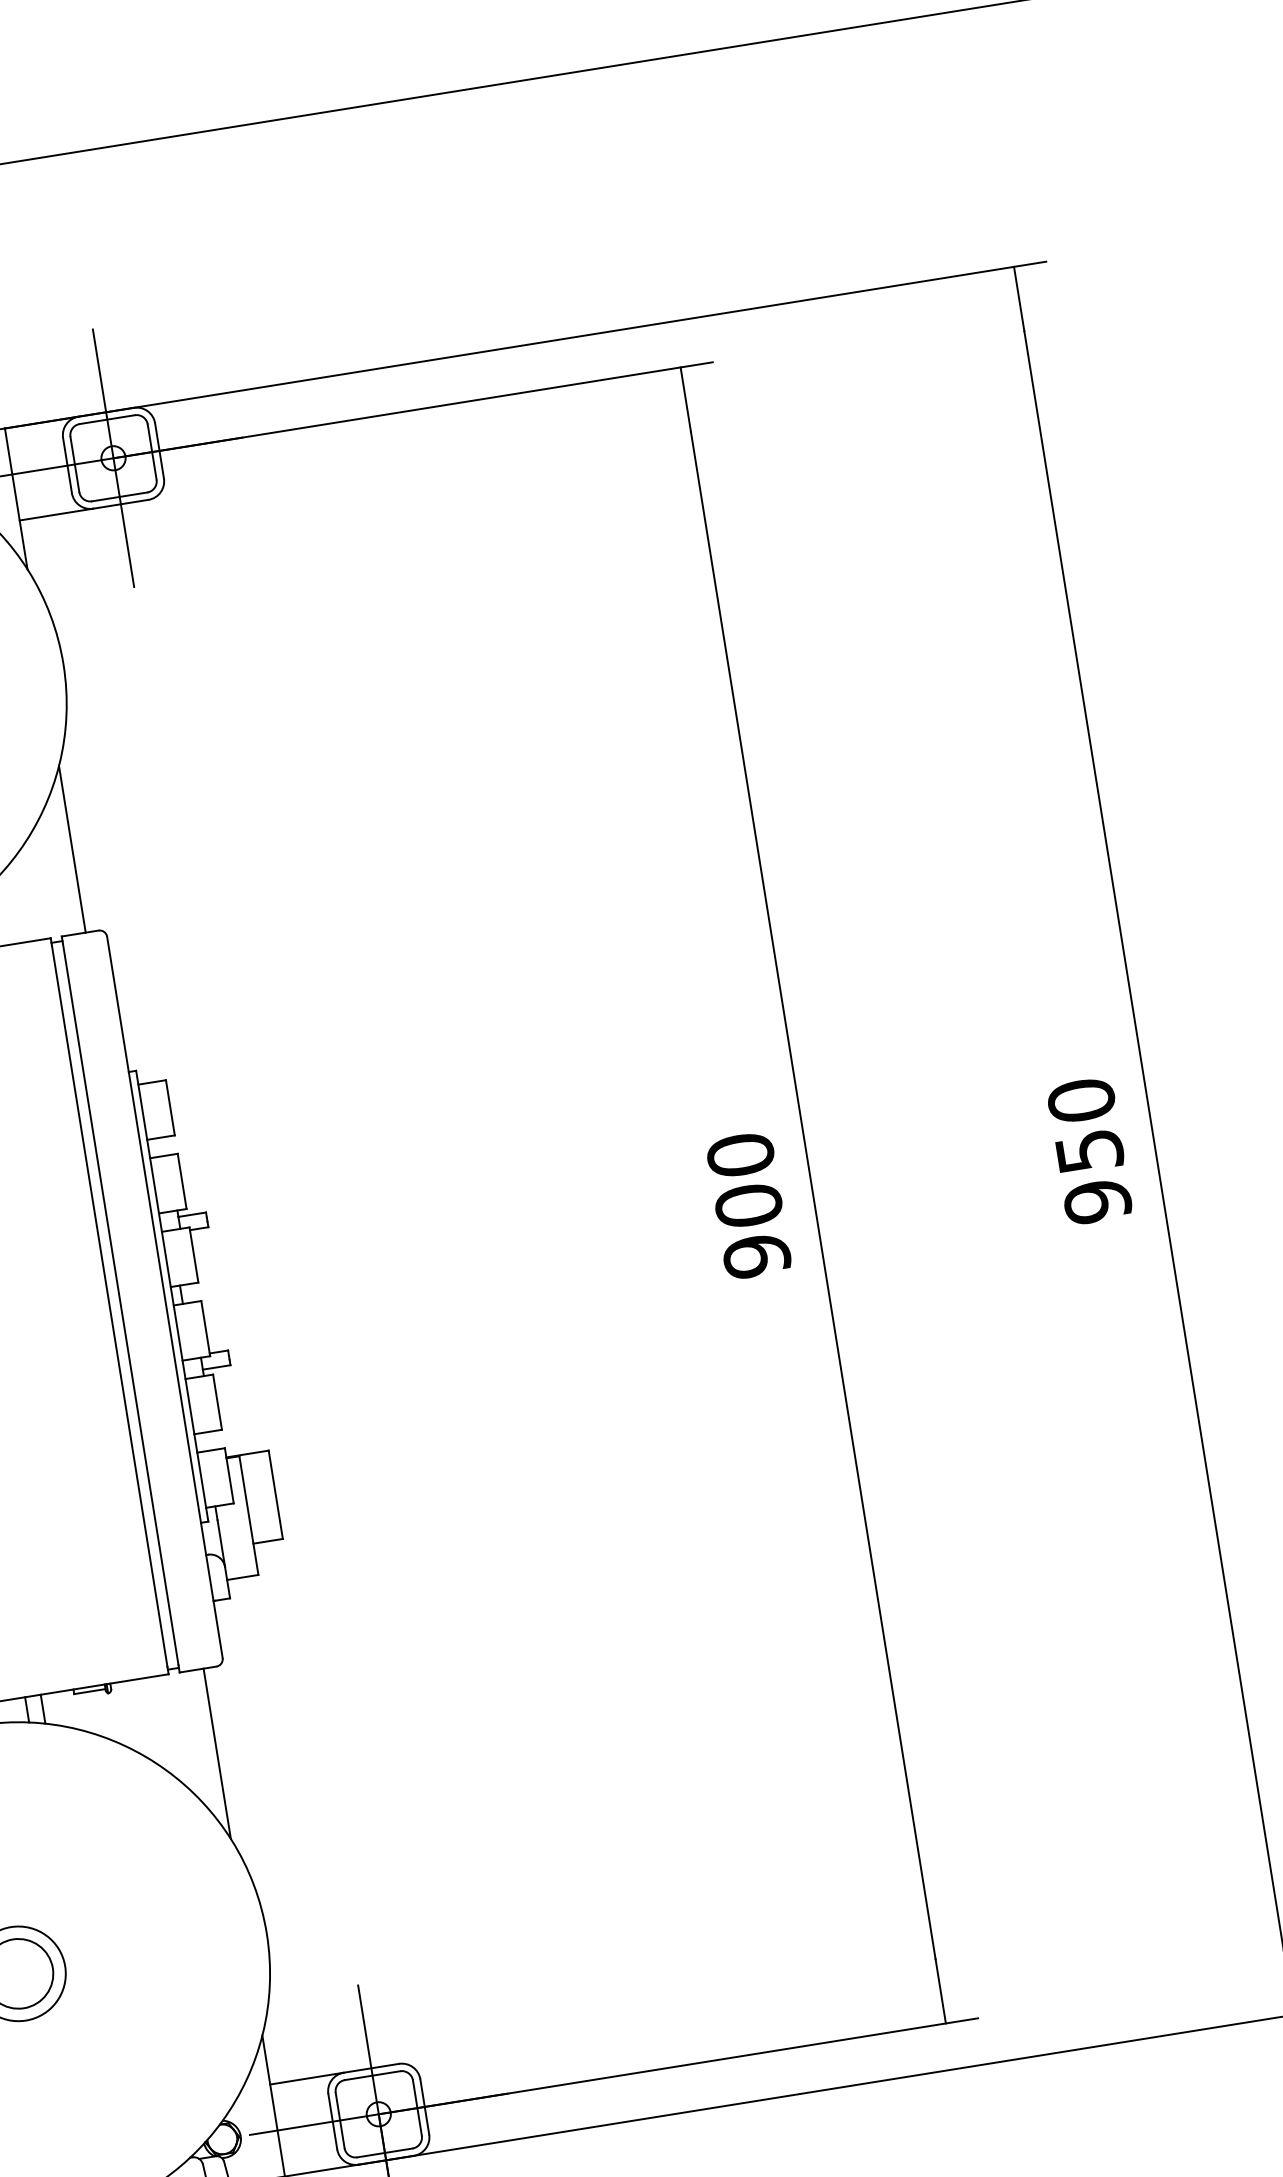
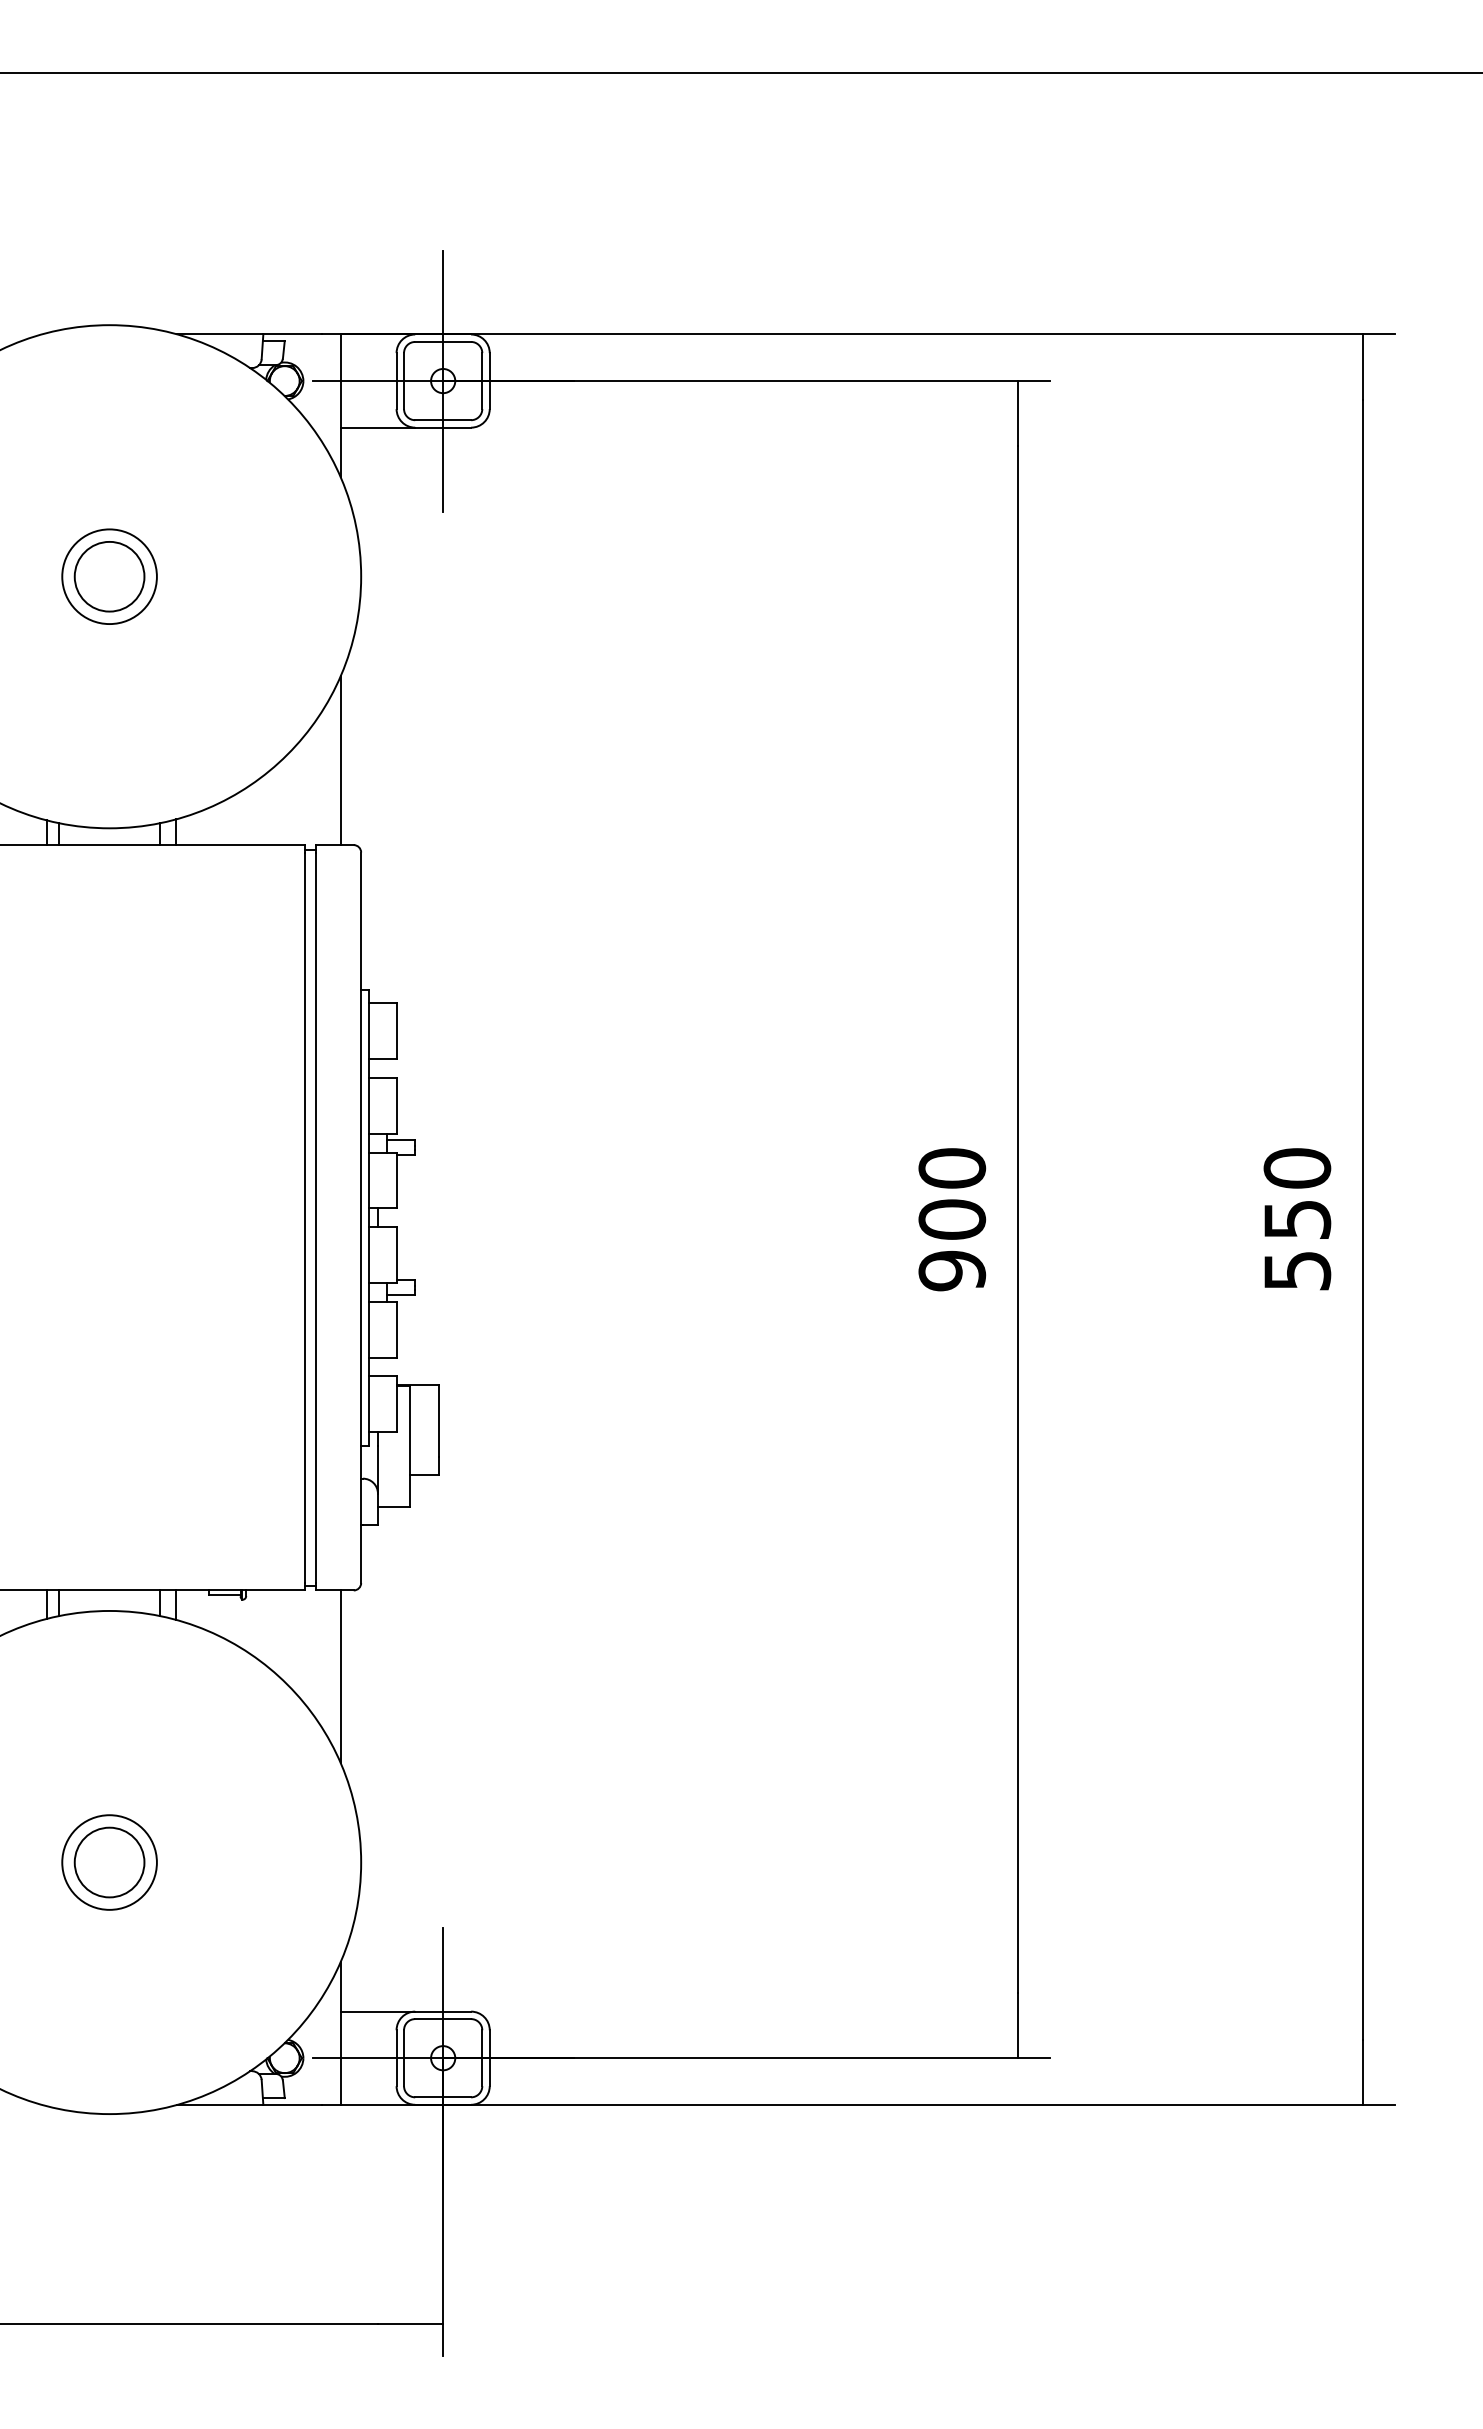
text: (1096, 1201) -> (1296, 1270), 950 -> 550

